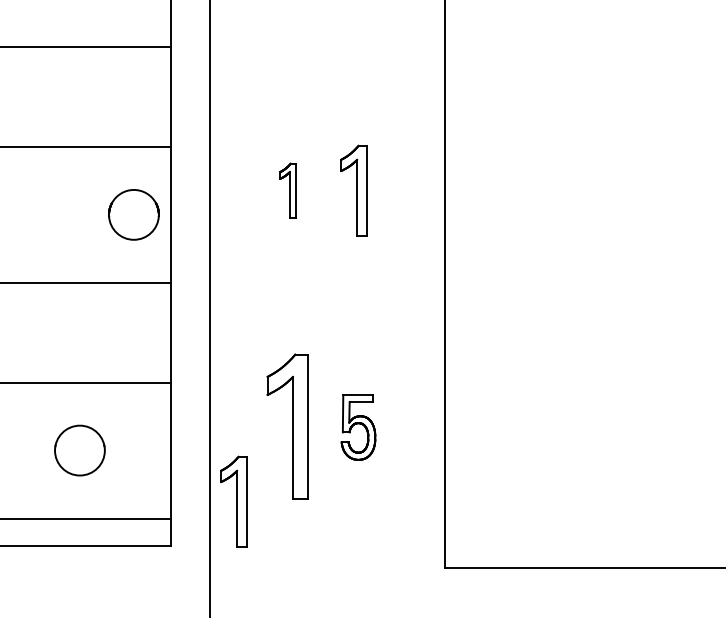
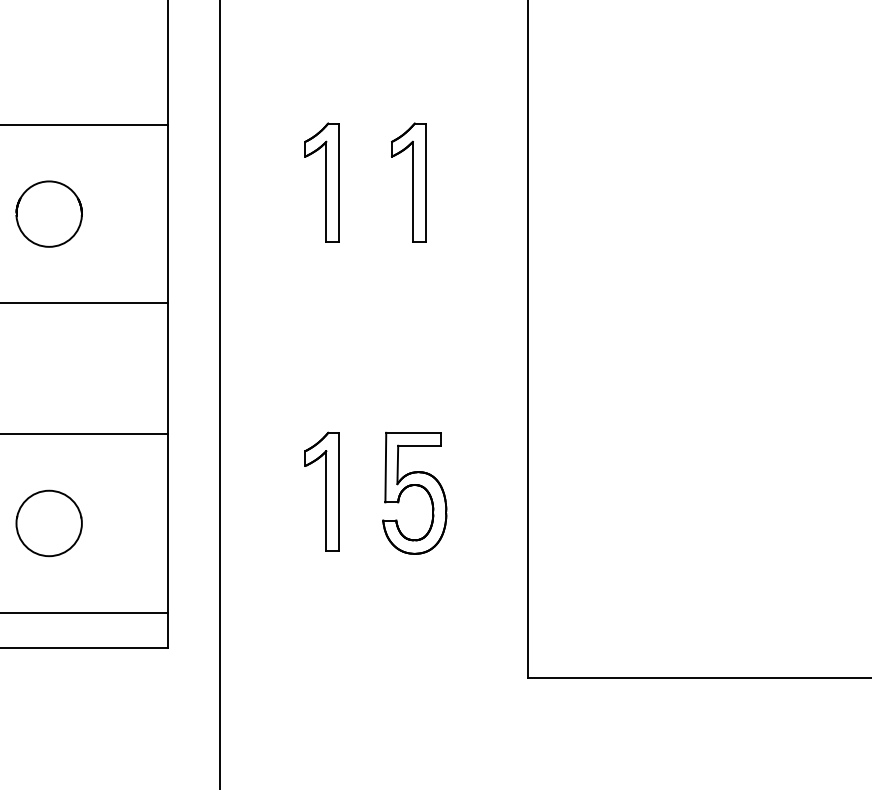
part: (287, 190) -> (321, 182), size x1.67
part: (133, 214) -> (48, 213), moved
part: (287, 426) -> (321, 491), size x0.62
part: (358, 427) -> (414, 493), size x1.43
part: (233, 501) -> (250, 590), removed

